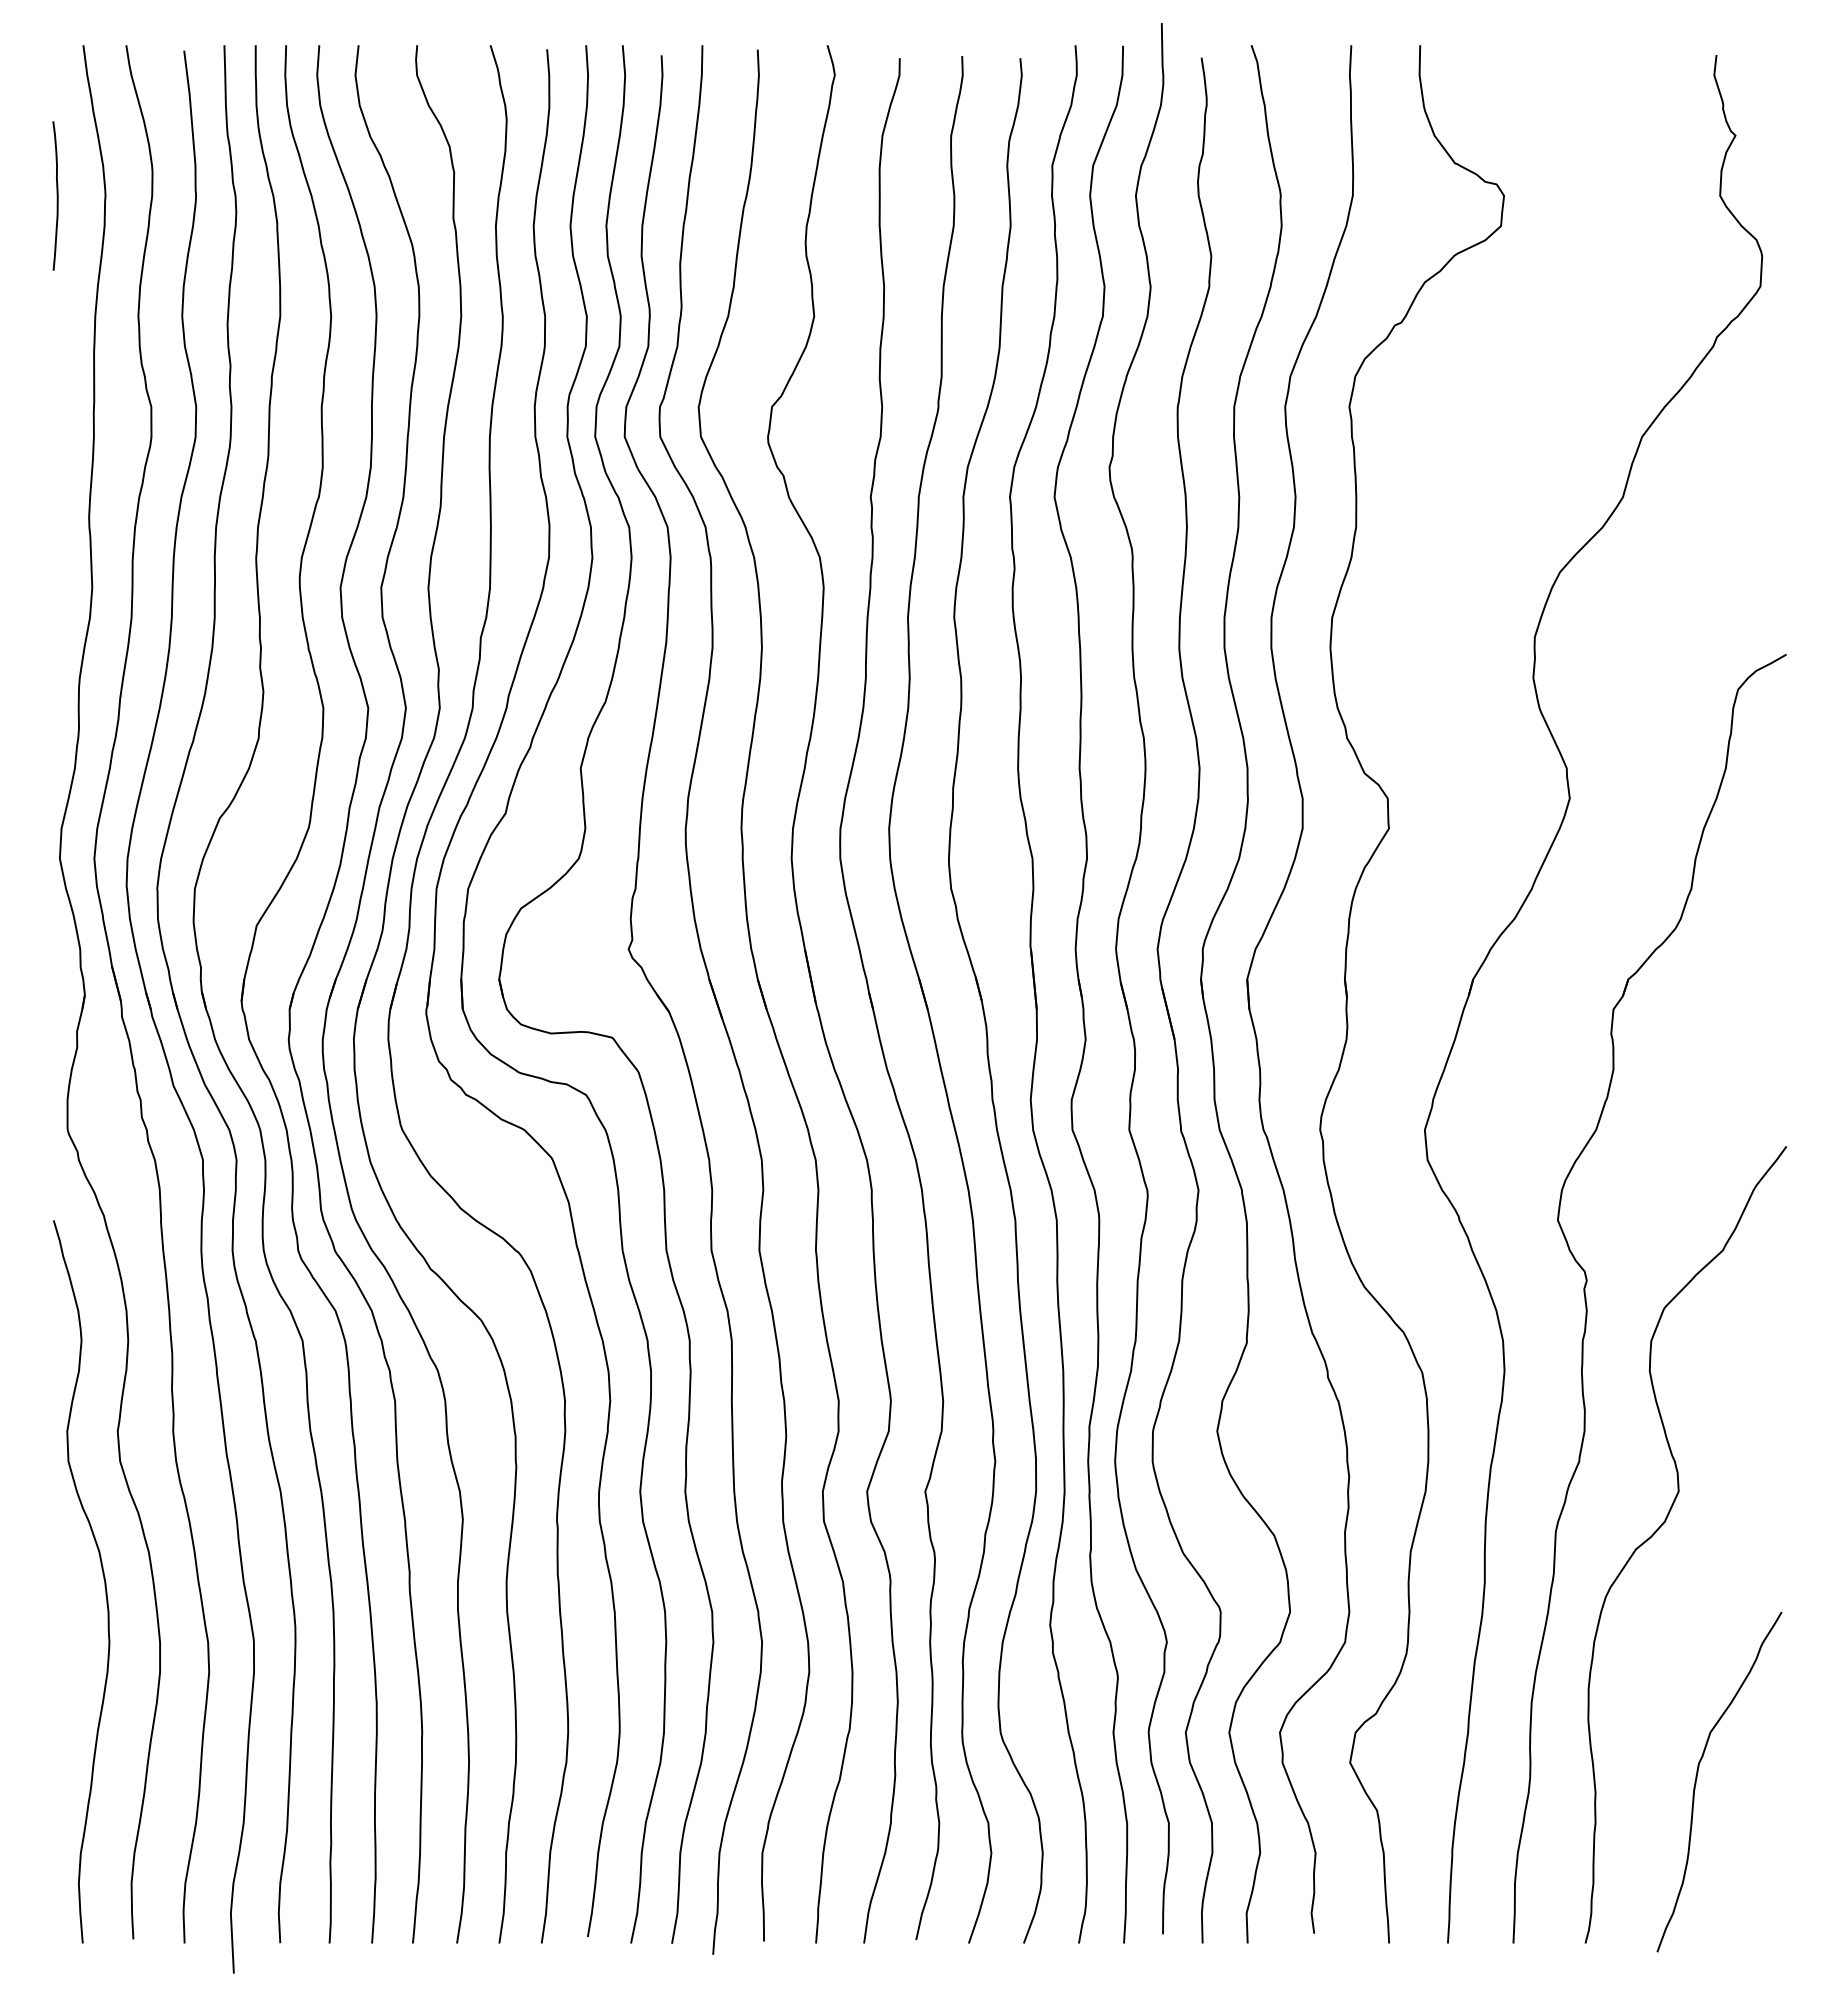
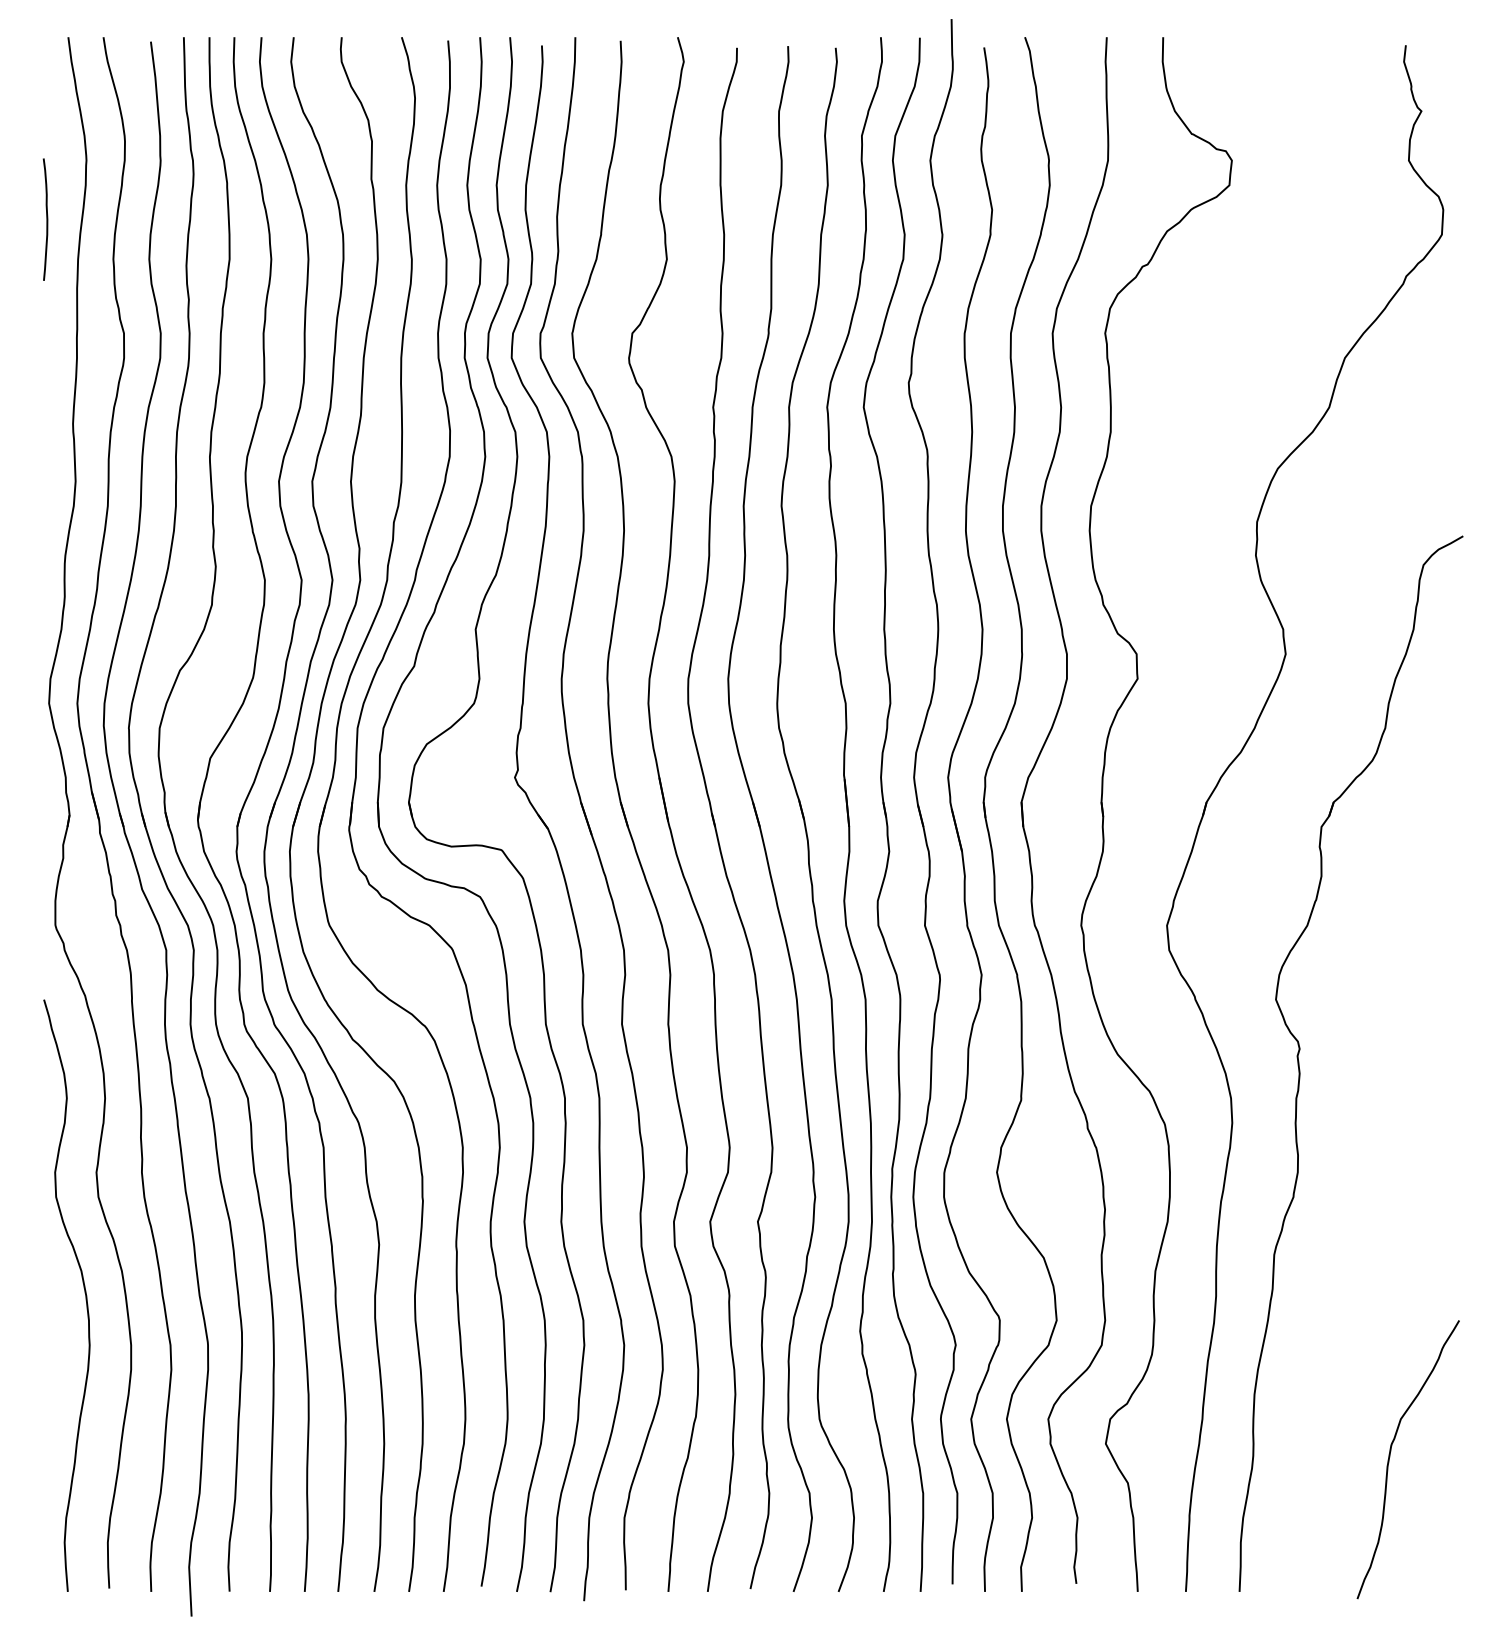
curve: (56, 195) -> (46, 219), moved
curve: (1660, 1528) -> (1360, 1252), removed

